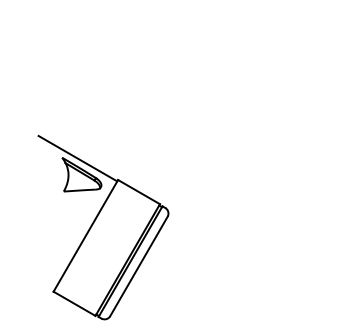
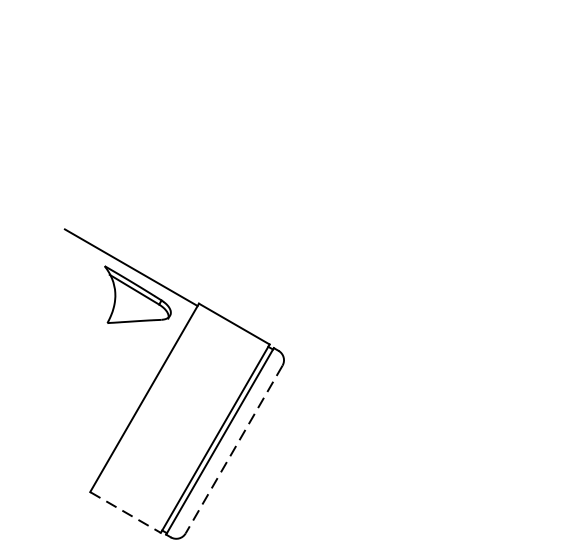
line: (138, 266) -> (233, 449), solid -> dashed
line: (74, 304) -> (125, 513), solid -> dashed

